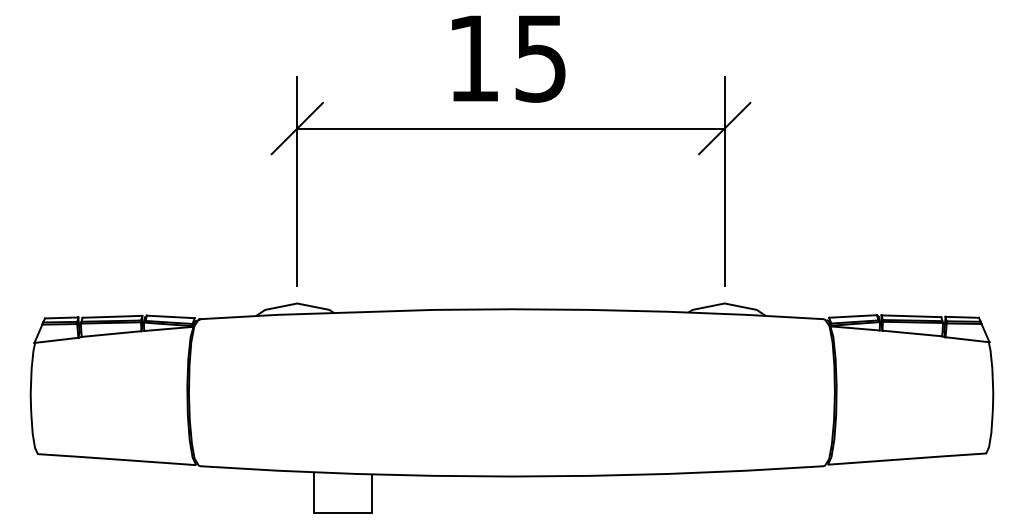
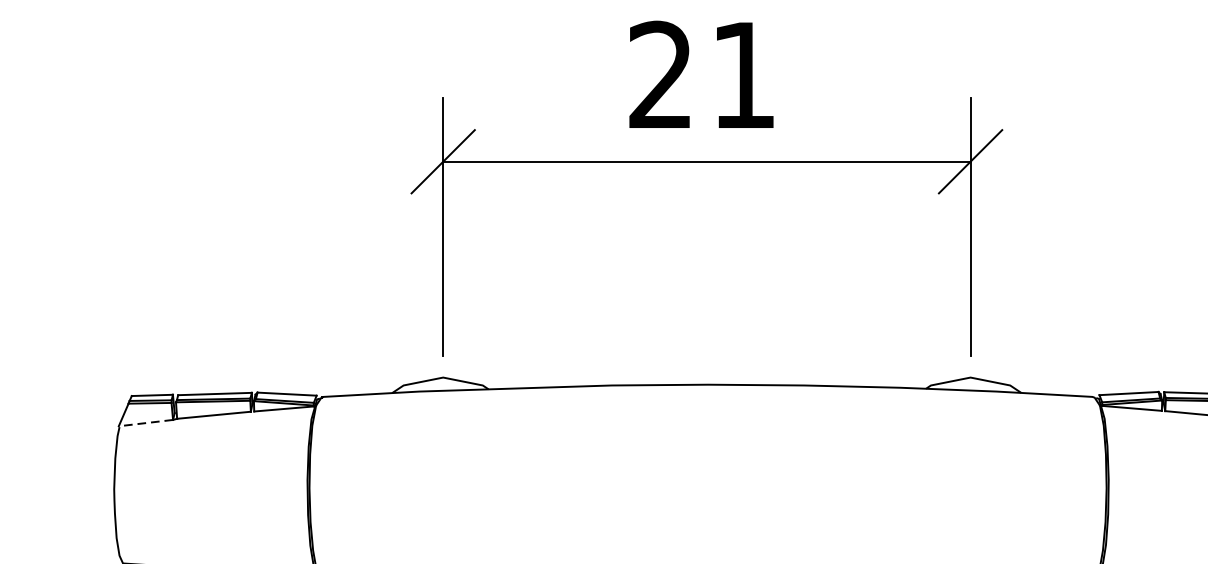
text: (506, 58) -> (701, 75), 15 -> 21
line: (55, 340) -> (144, 423), solid -> dashed

